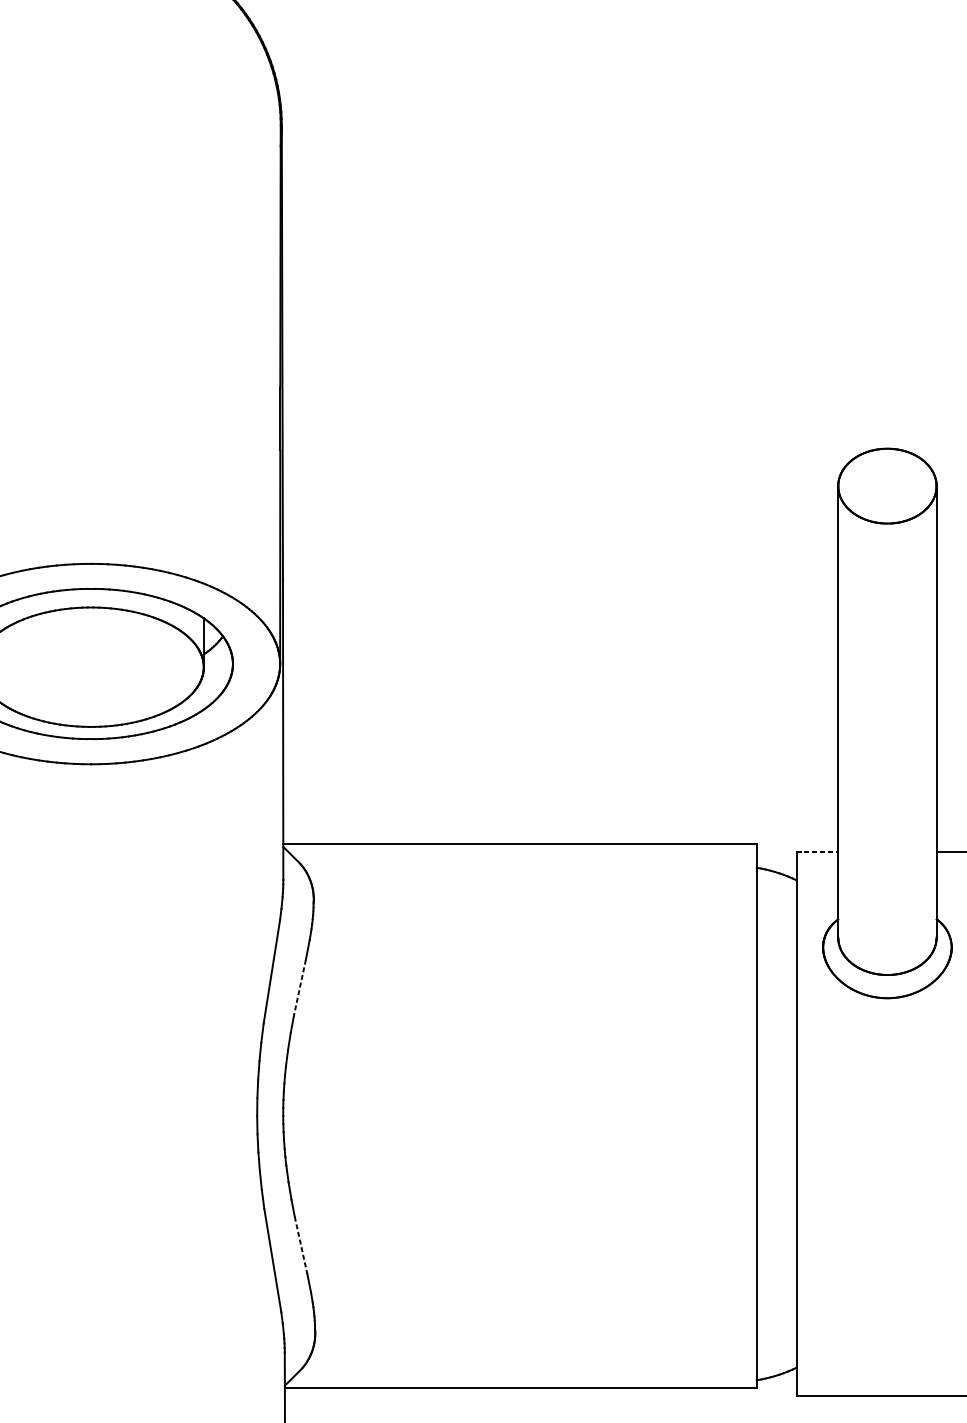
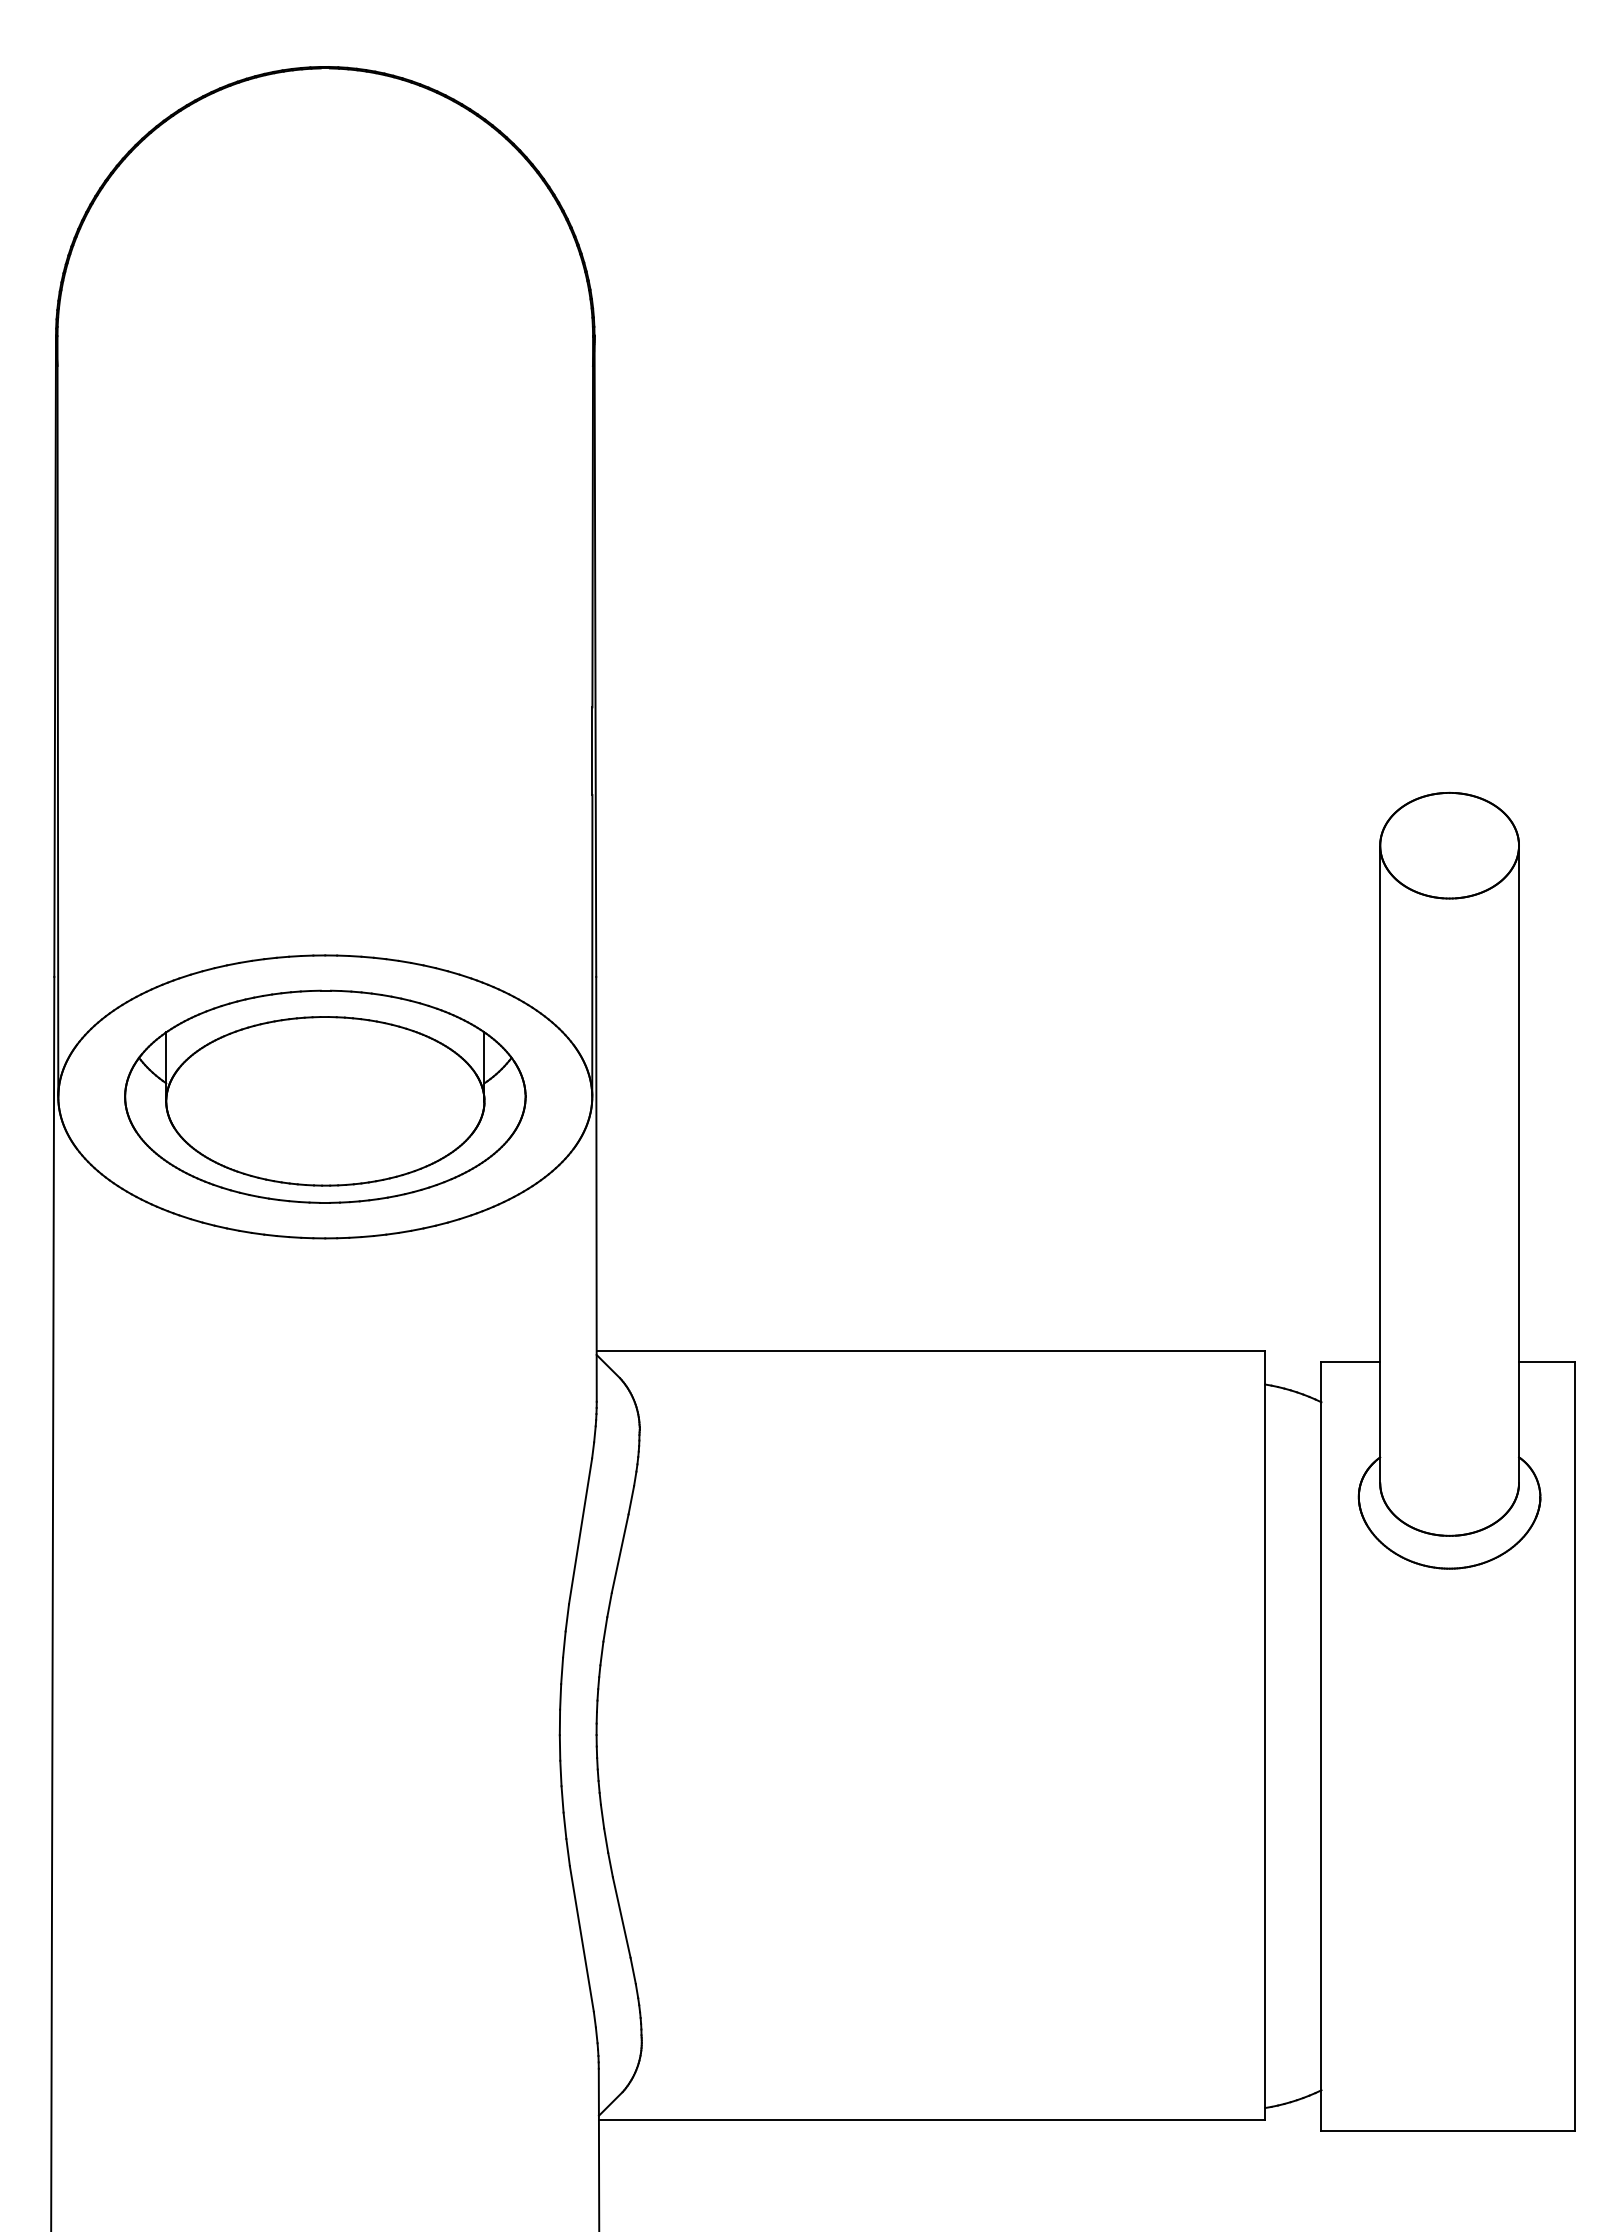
line: (817, 851) -> (1351, 1361), dashed -> solid
line: (300, 988) -> (620, 1554), dashed -> solid
line: (300, 1246) -> (621, 1918), dashed -> solid

